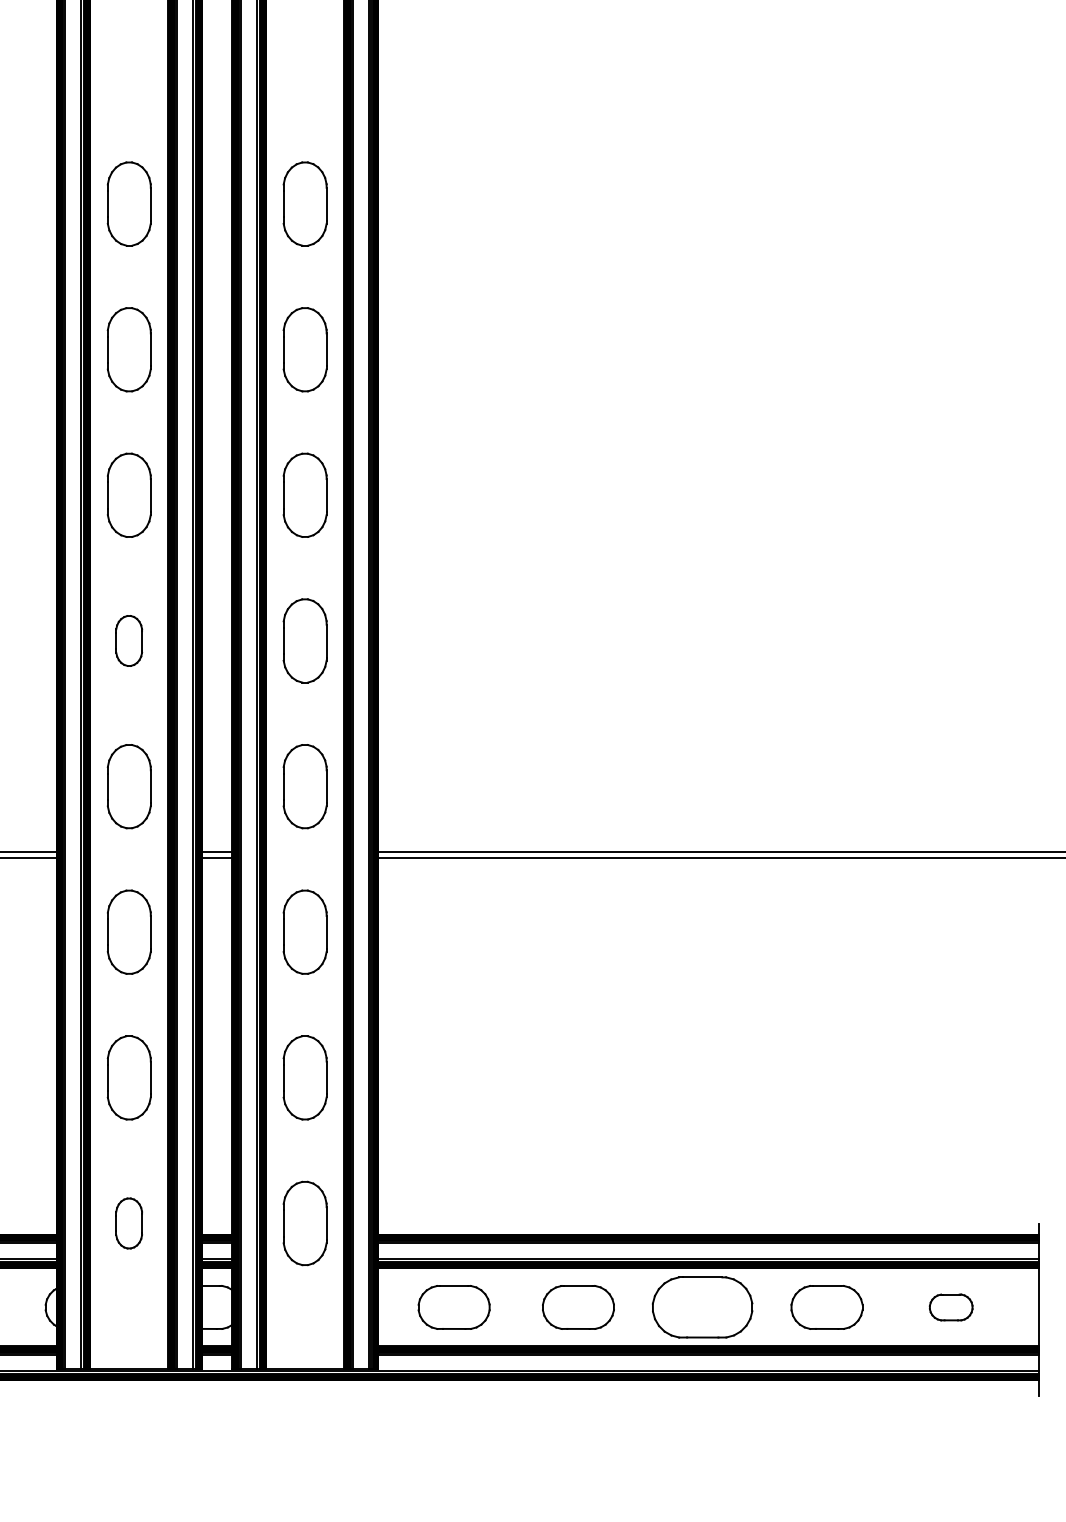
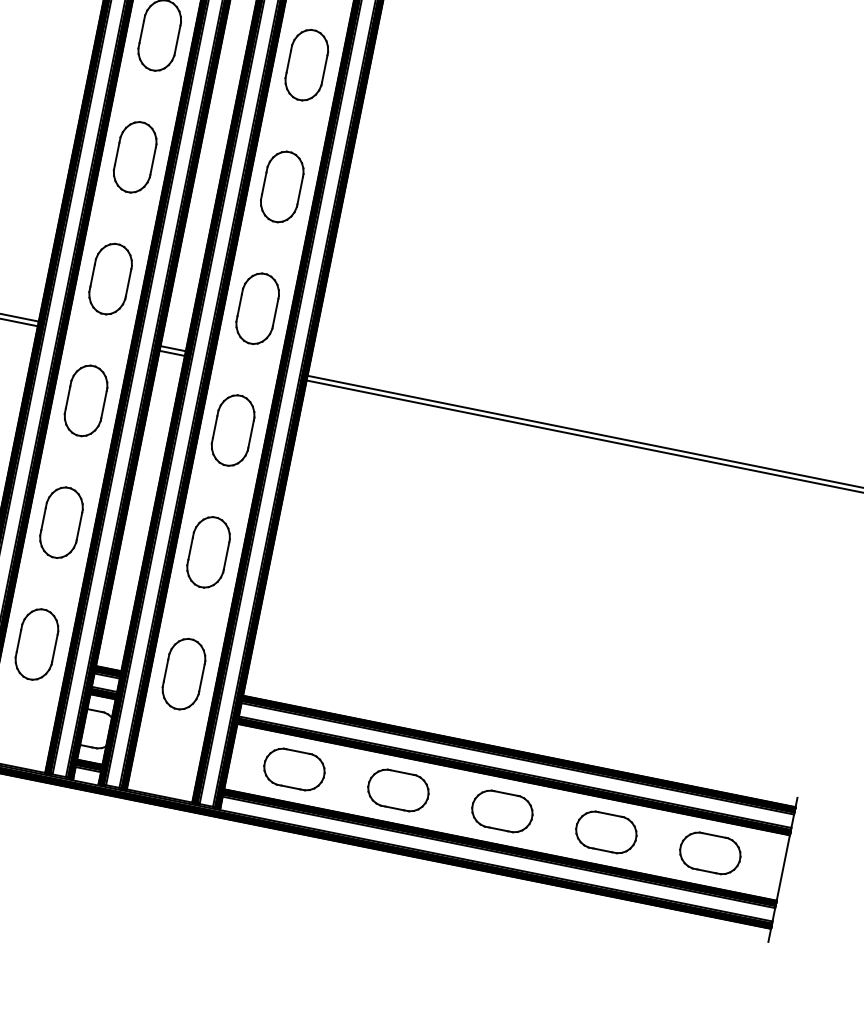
part: (128, 640) -> (134, 156), size x1.67
part: (128, 1223) -> (36, 644), size x1.67
part: (702, 1307) -> (502, 811), size x0.71
part: (950, 1307) -> (709, 853), size x1.67

